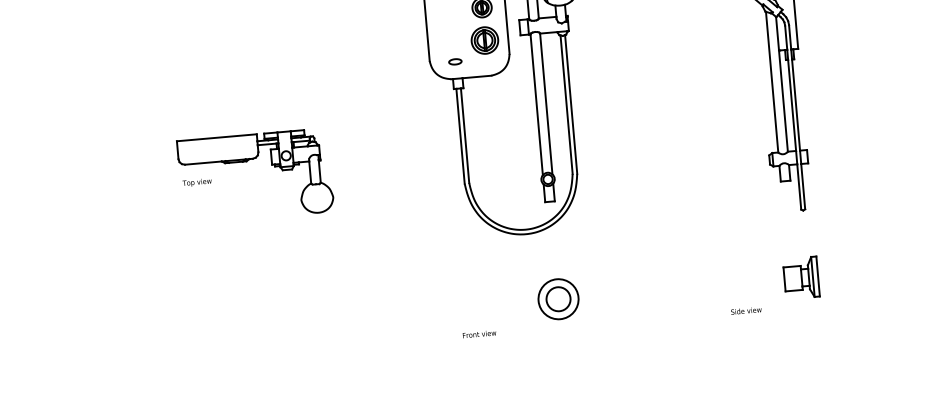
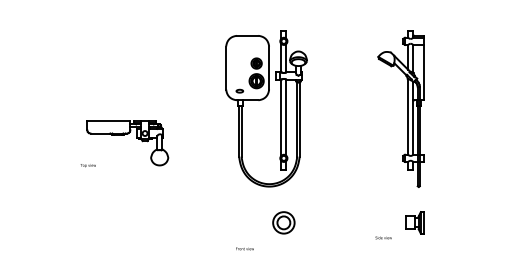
text: (195, 182) -> (87, 165), moved
text: (478, 333) -> (244, 248), moved

